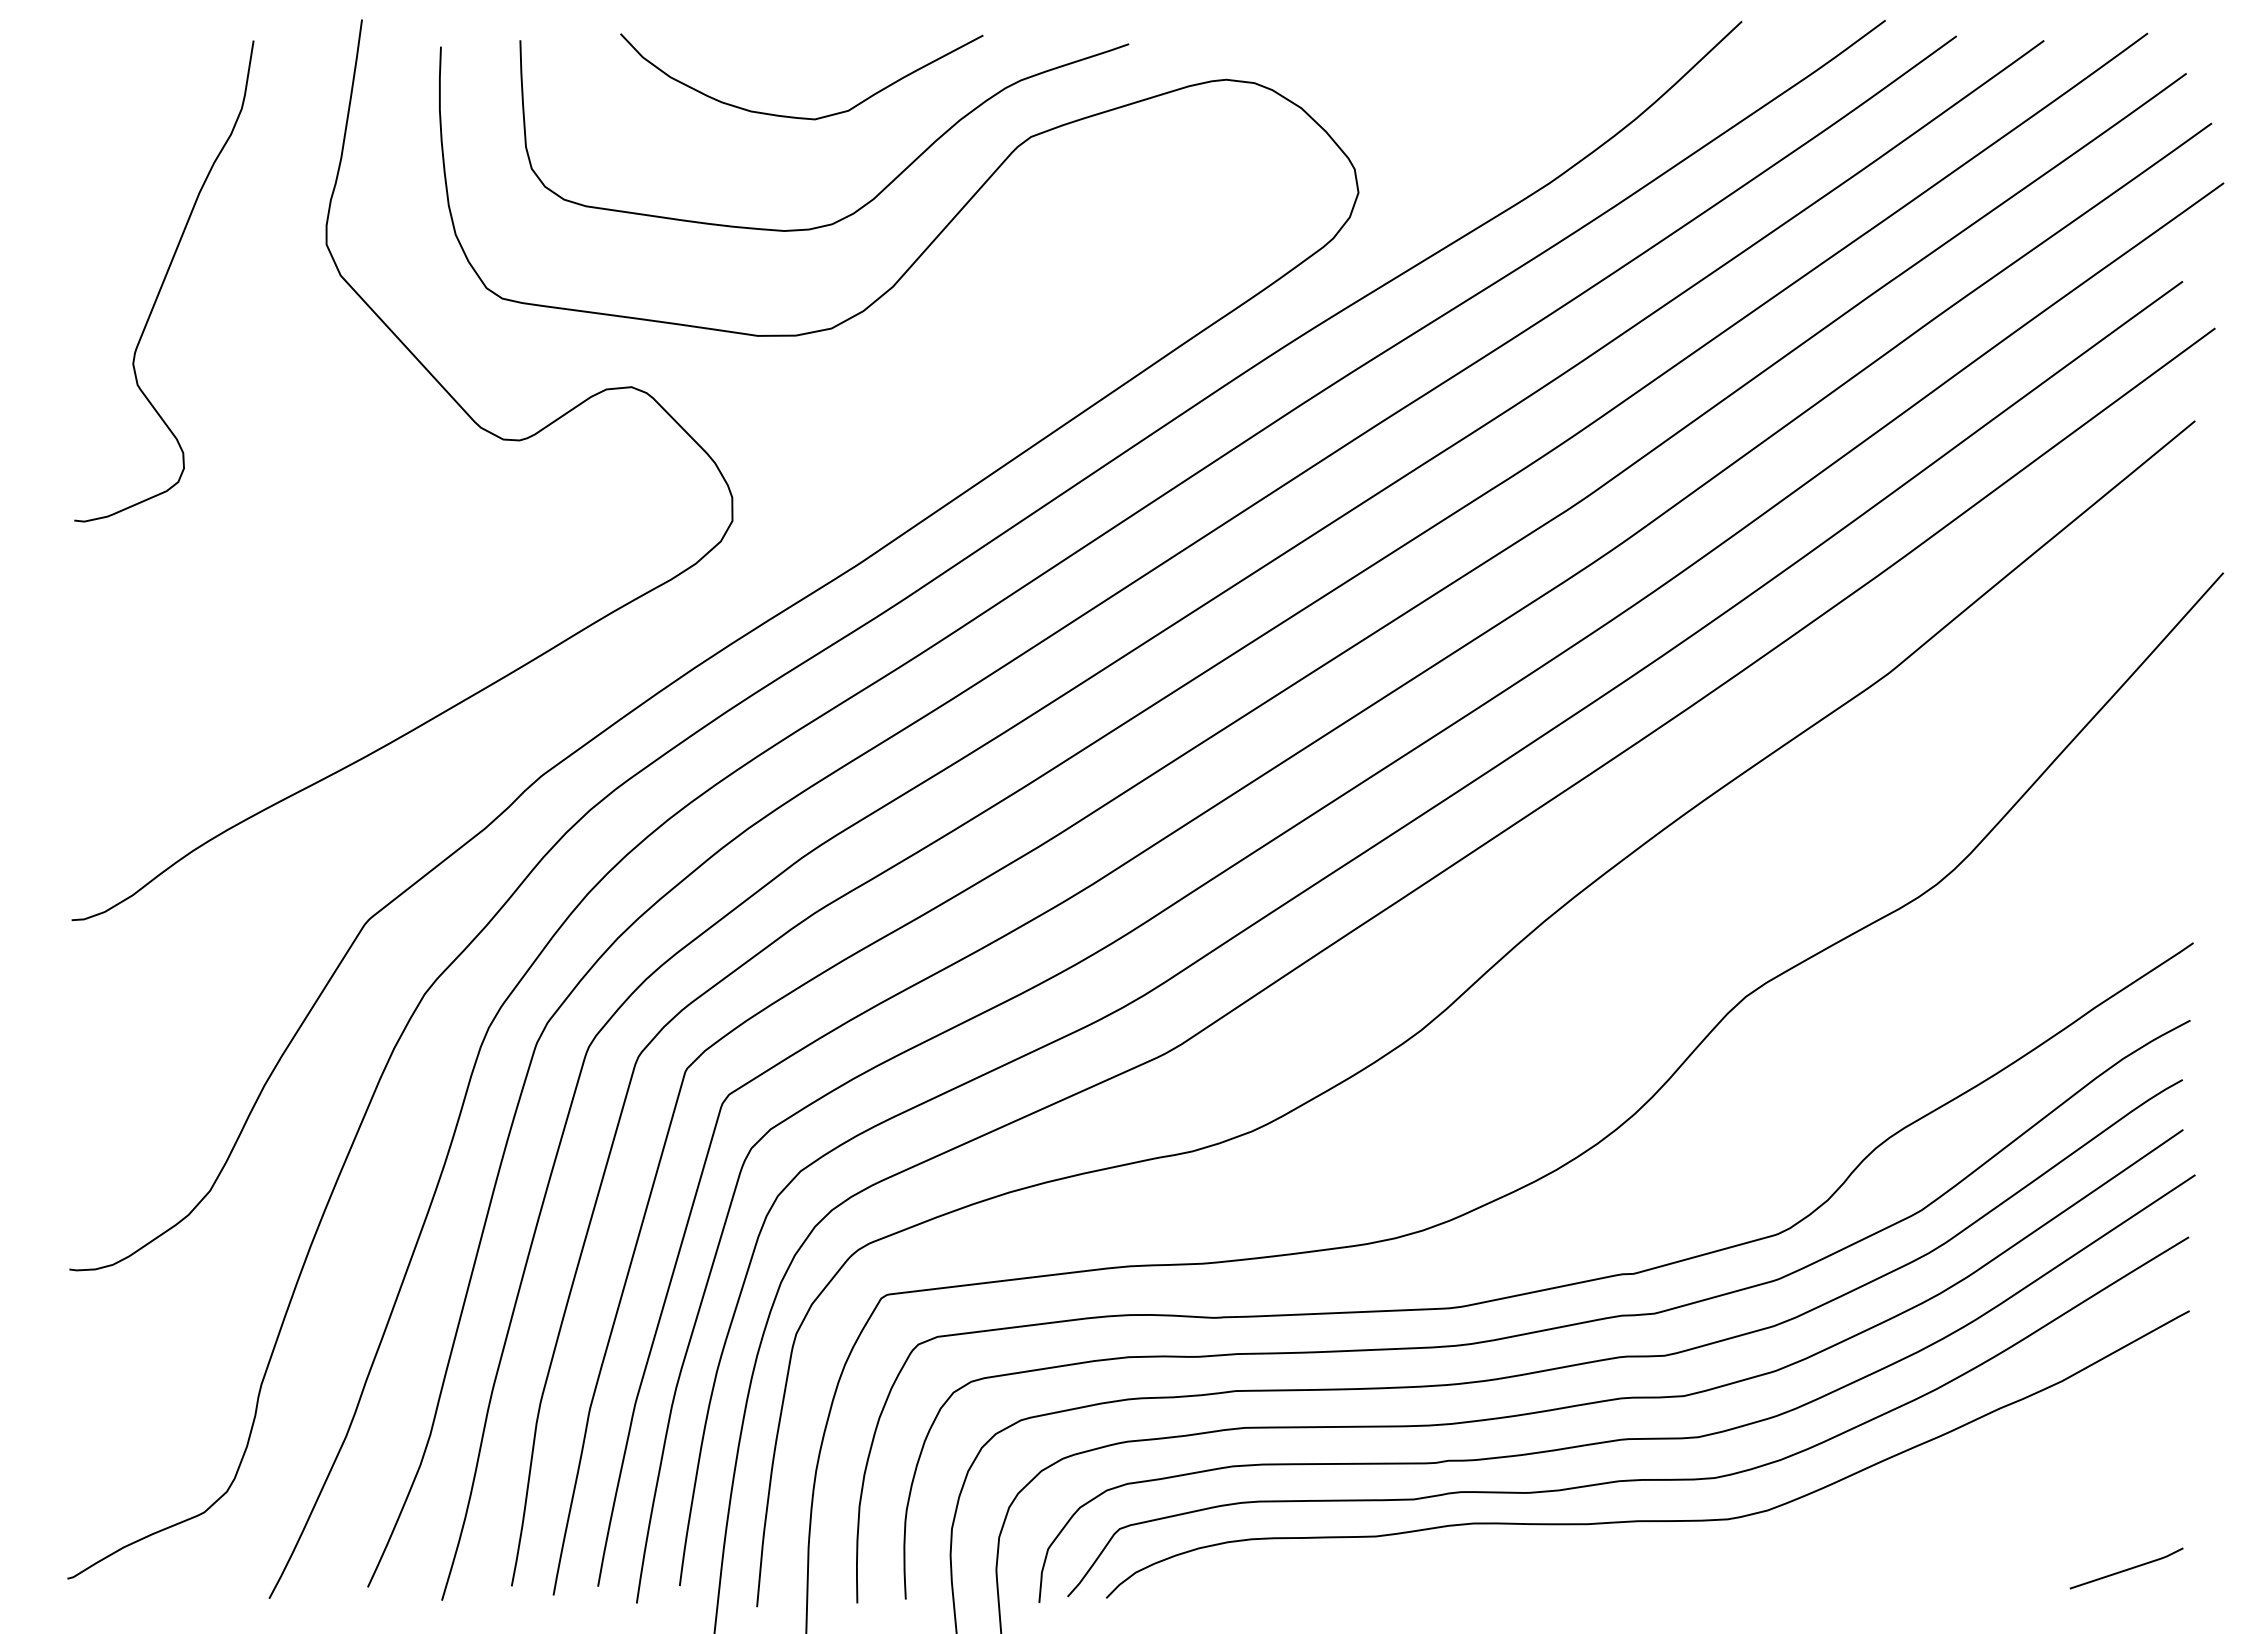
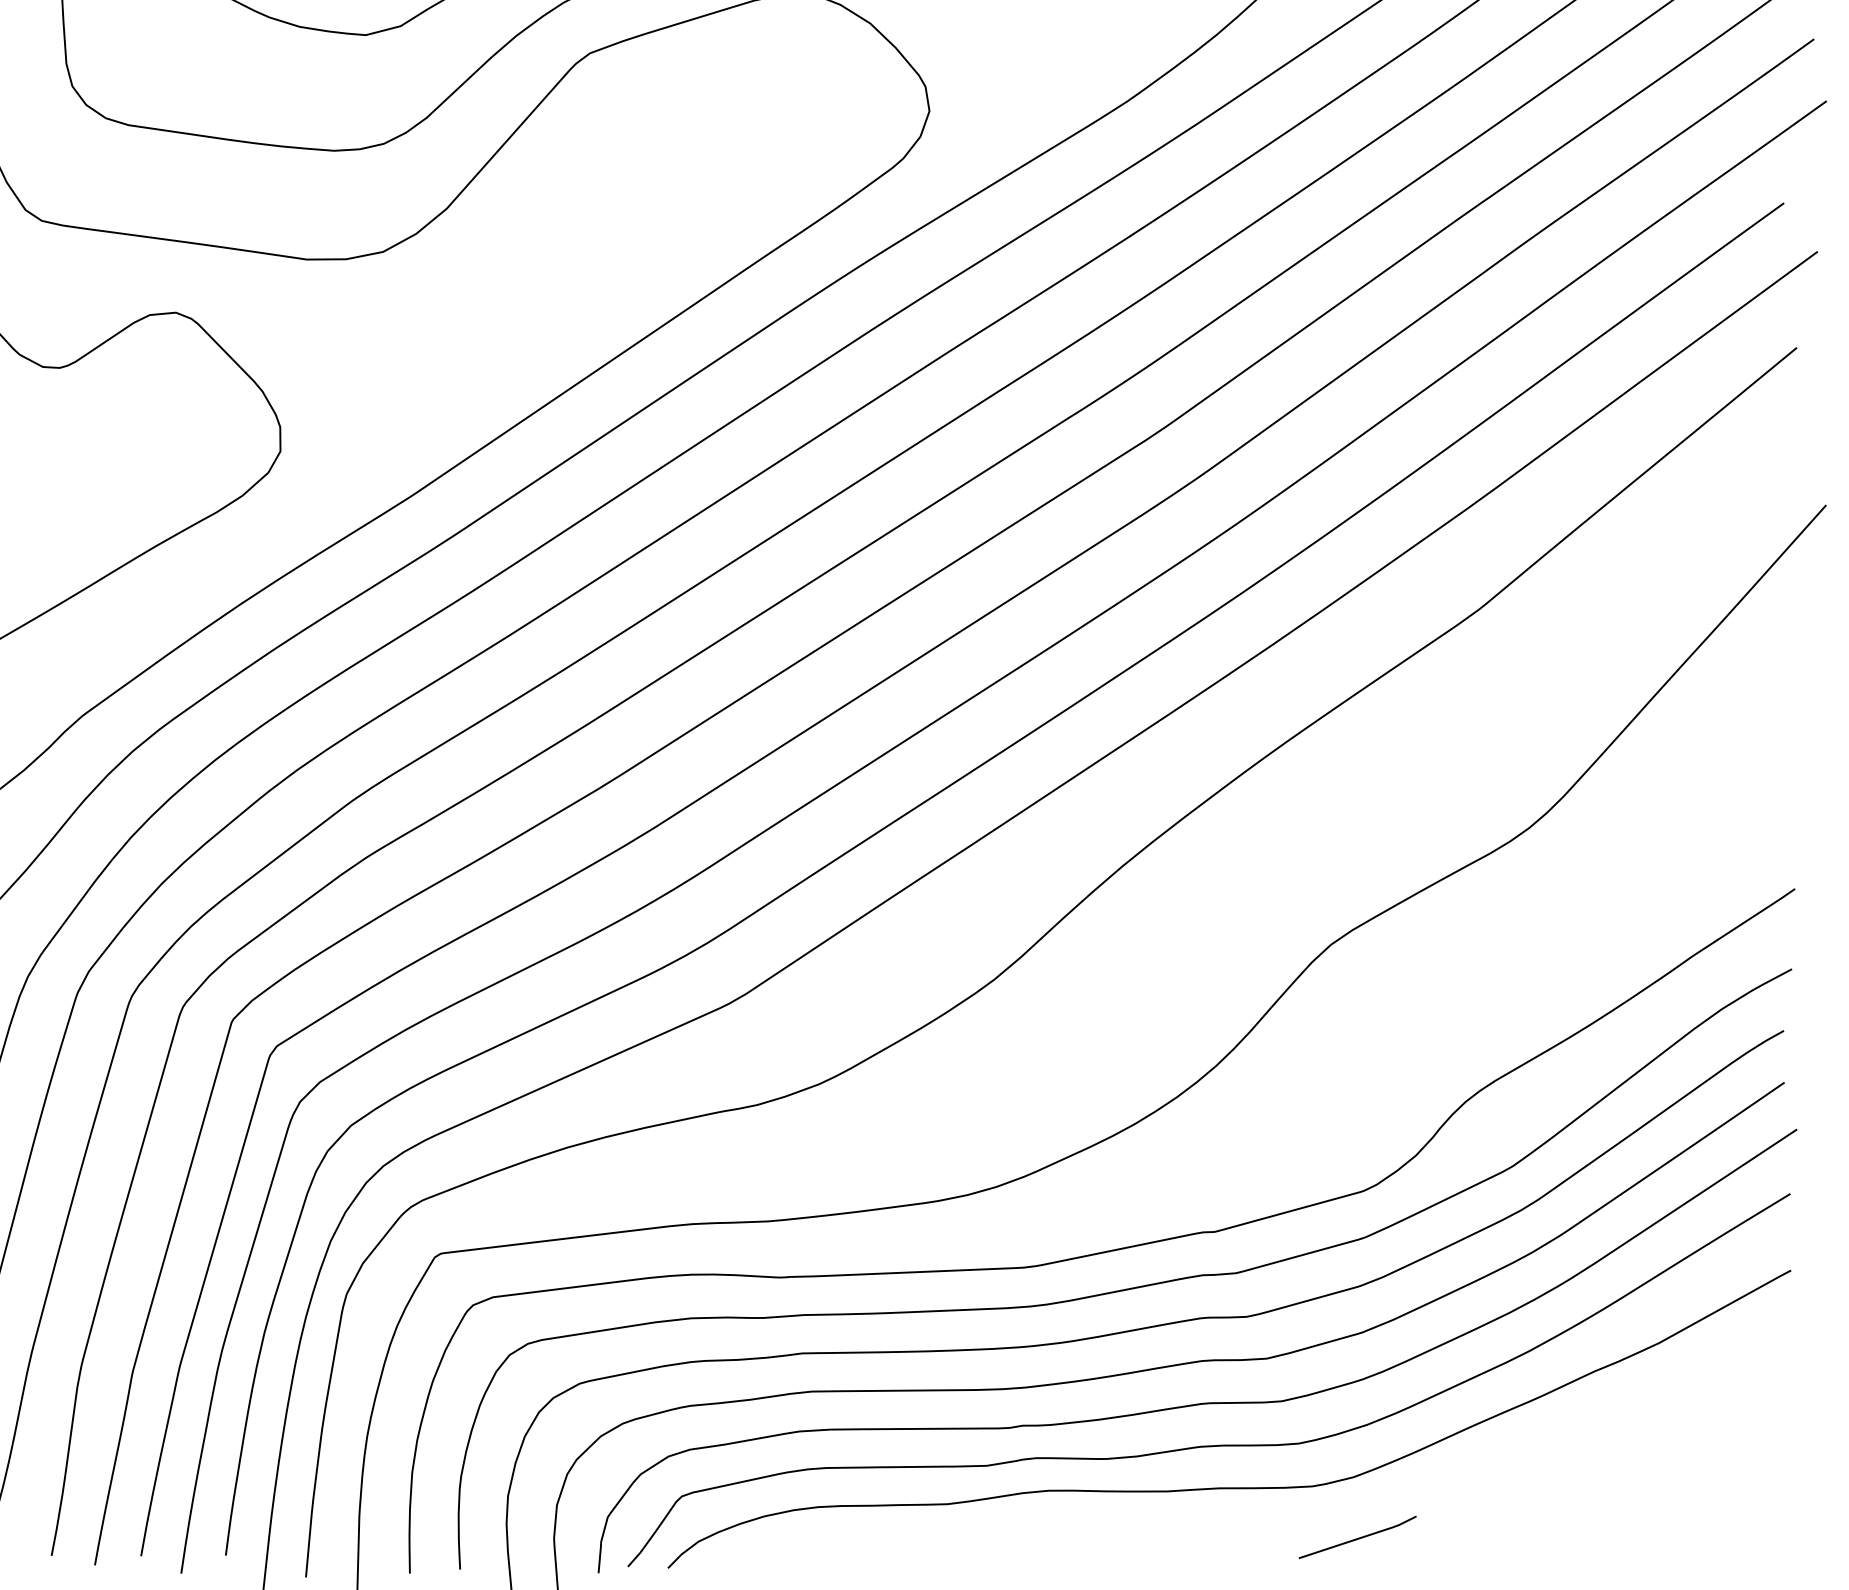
line: (2127, 1568) -> (1358, 1537), moved

